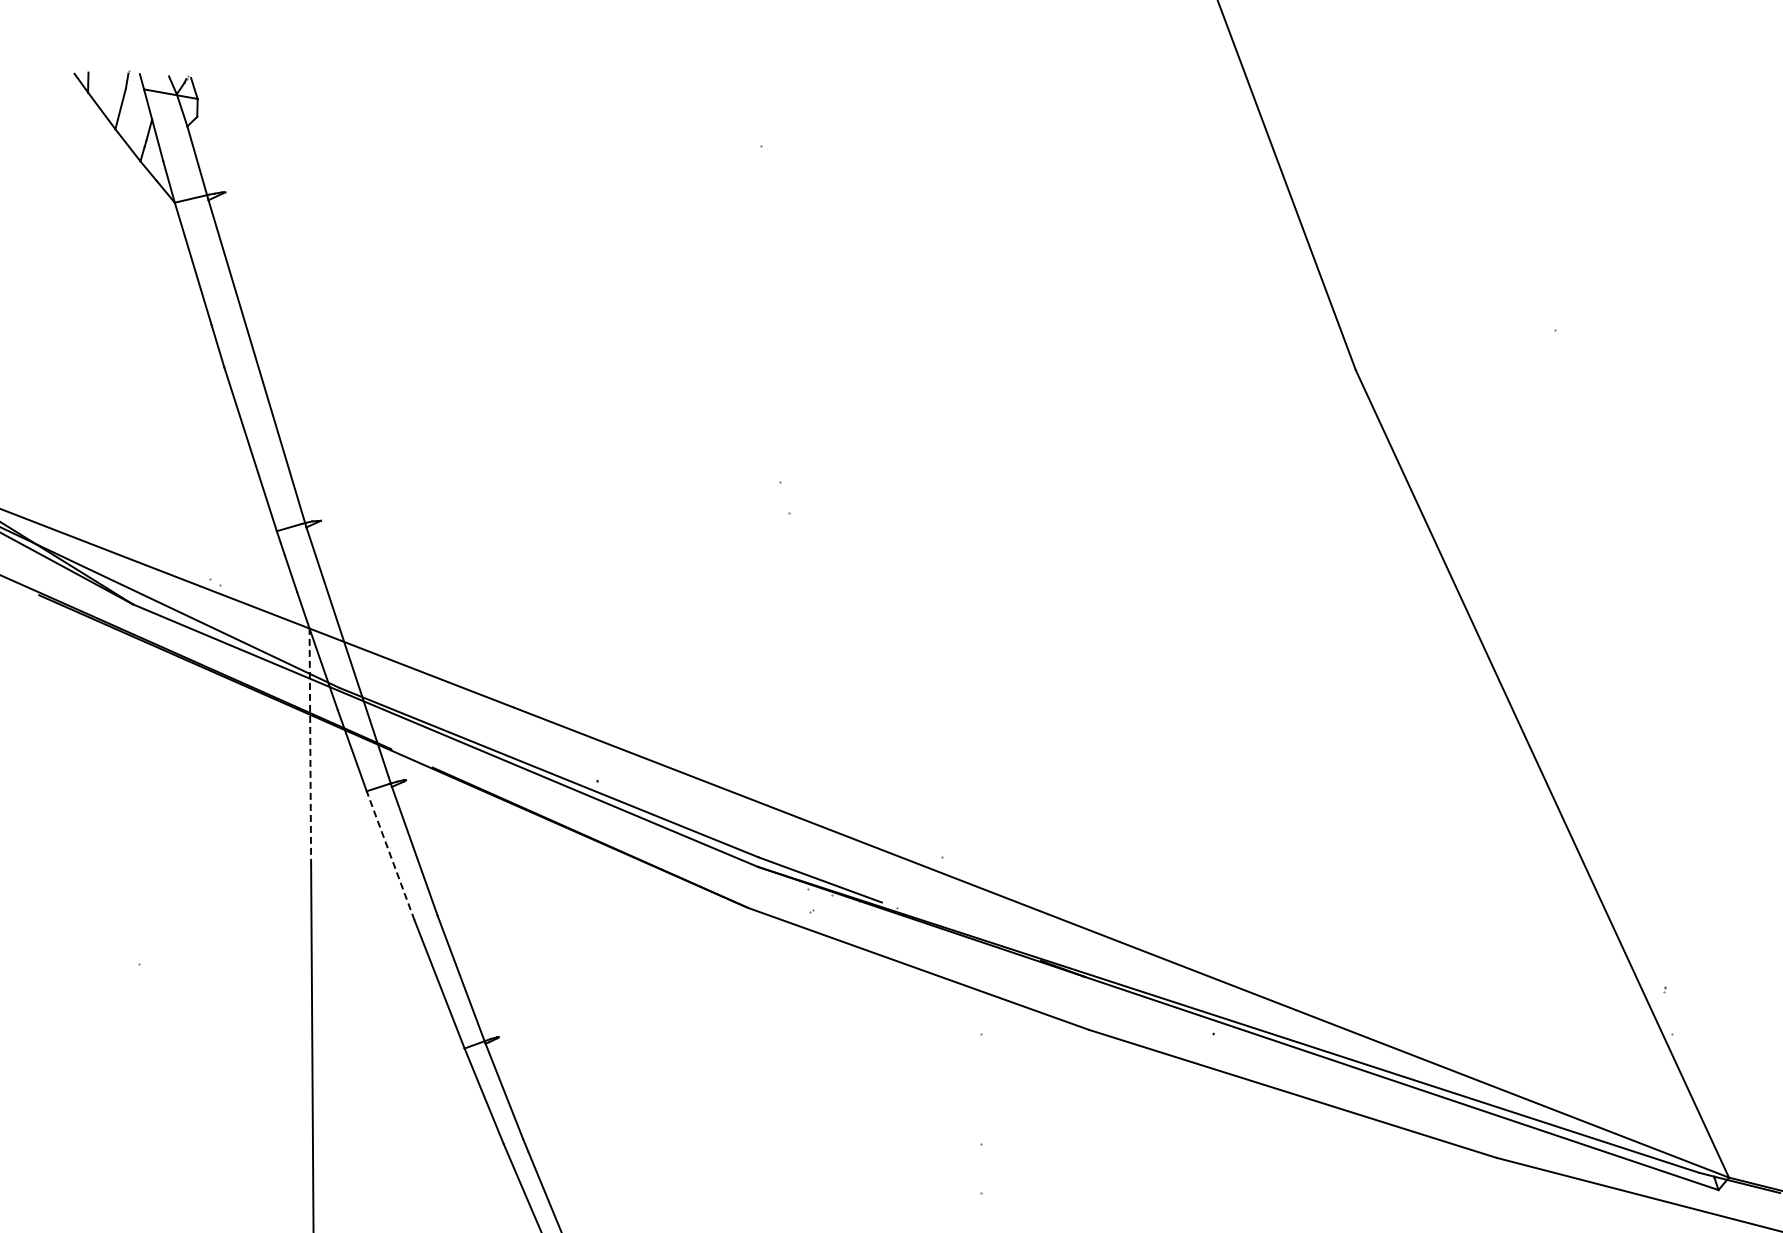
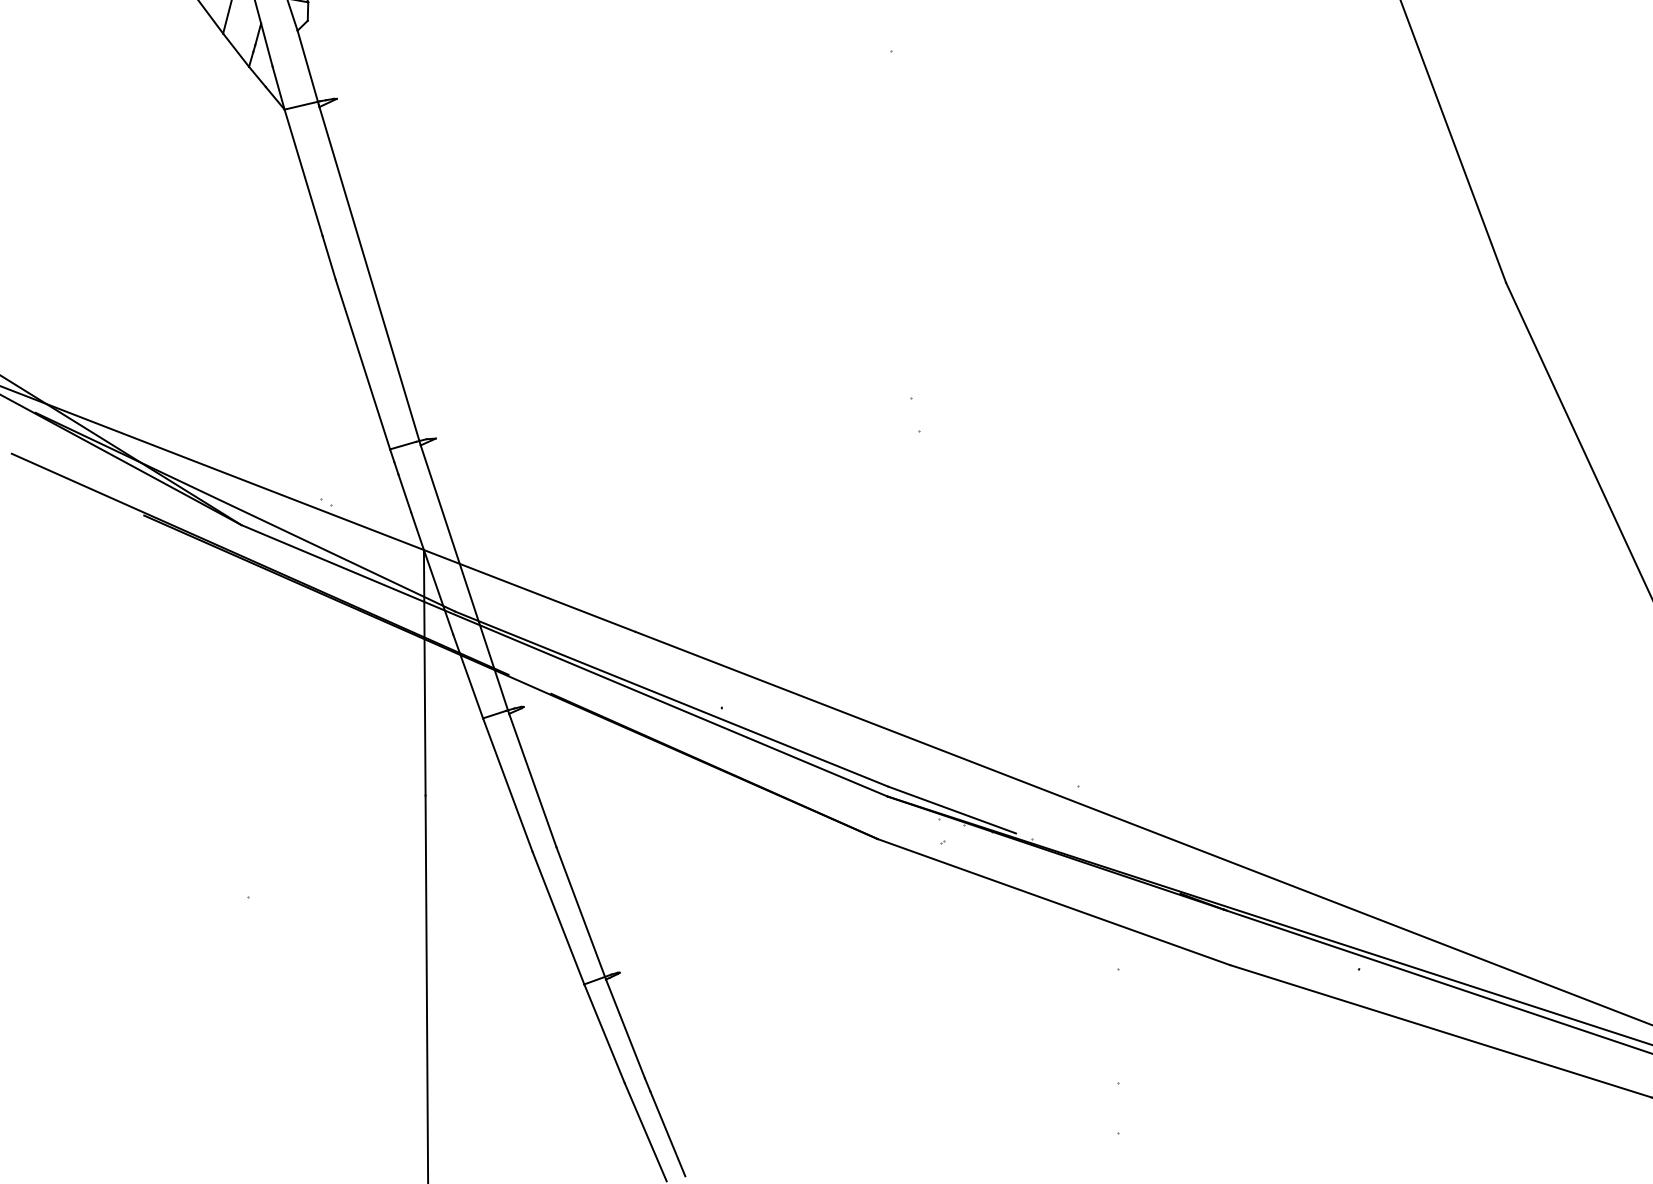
line: (310, 747) -> (424, 673), dashed -> solid
line: (390, 855) -> (507, 784), dashed -> solid

